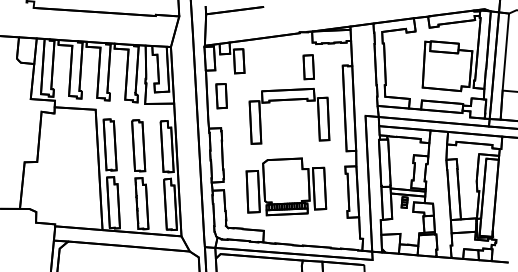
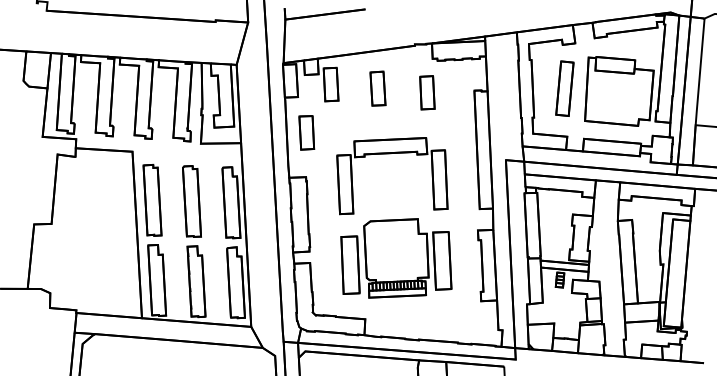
part: (407, 63) -> (564, 87), added
part: (272, 64) -> (377, 89), added
part: (289, 100) -> (392, 154), moved

